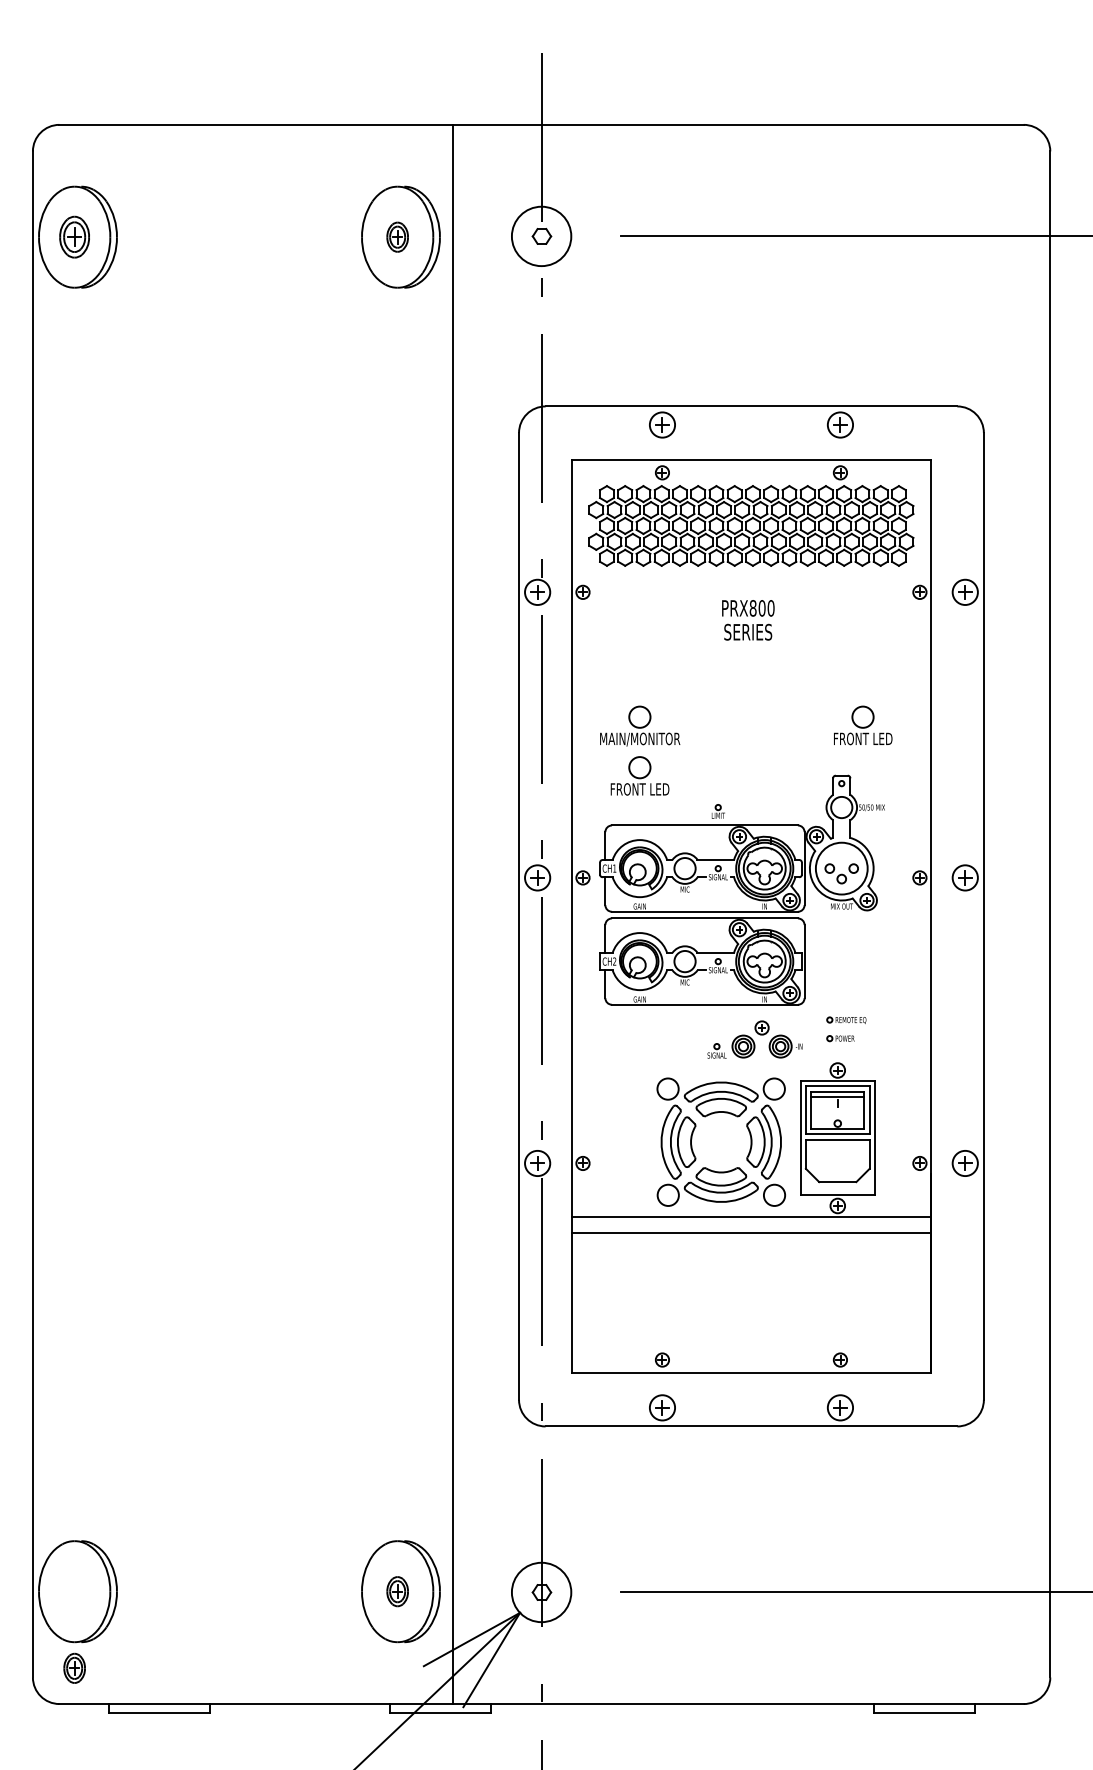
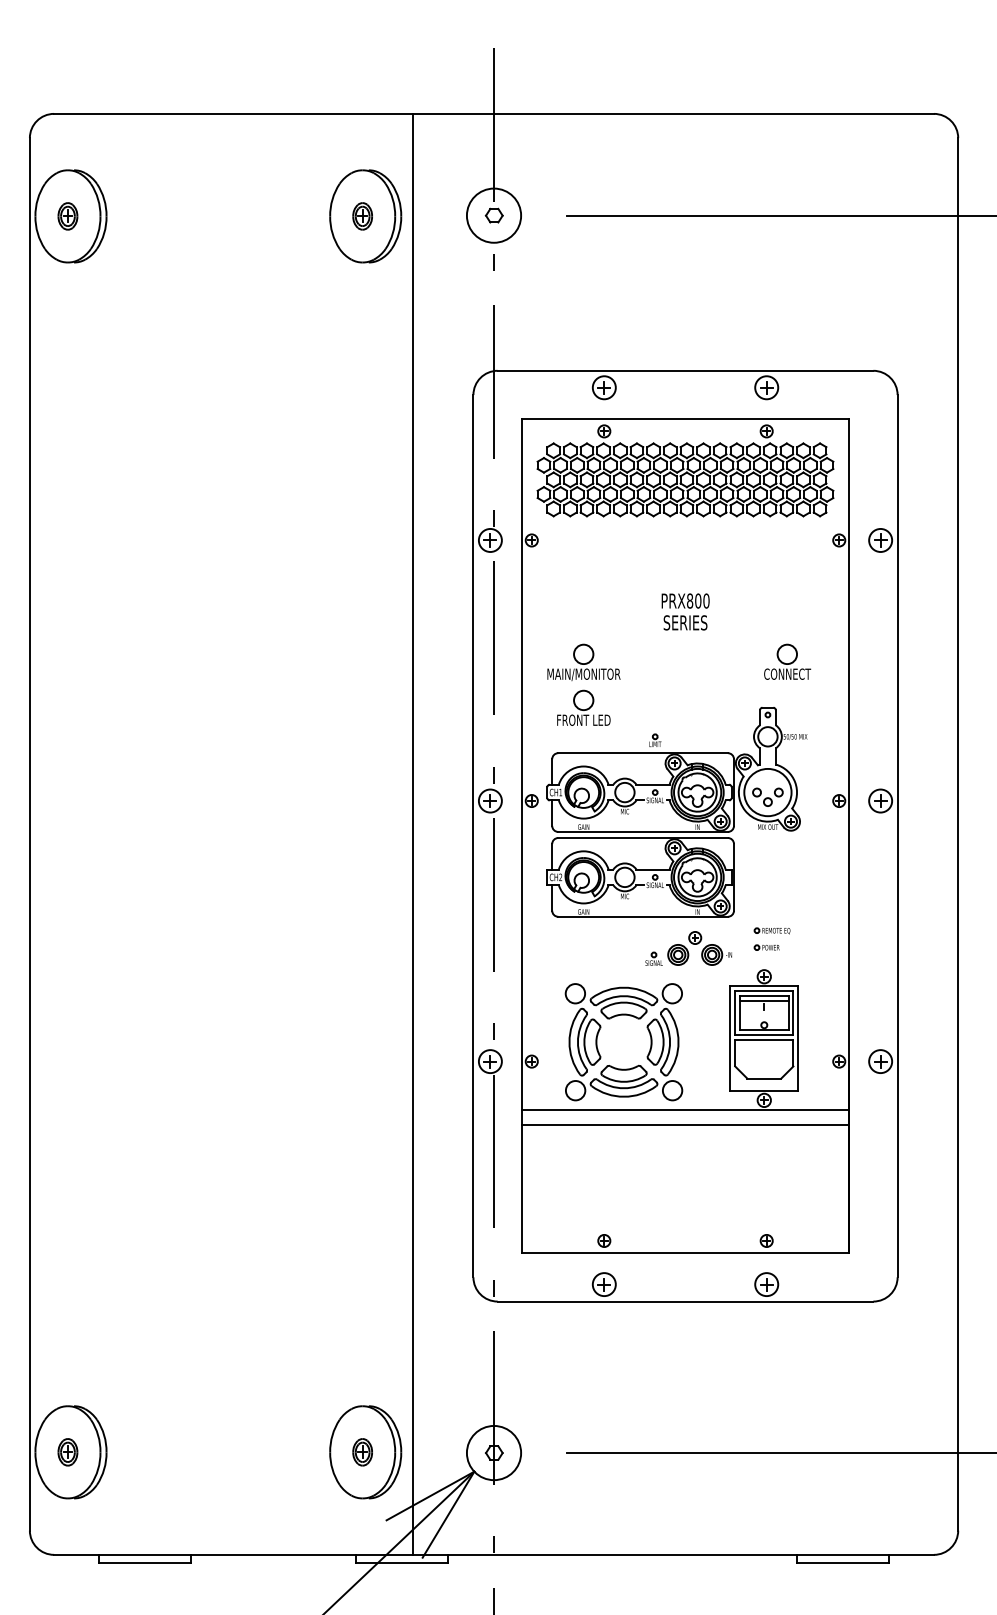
part: (74, 237) -> (67, 216), size x0.71
text: (748, 619) -> (685, 611), moved
text: (863, 738) -> (787, 673), FRONT LED -> CONNECT
part: (693, 1149) -> (598, 1048), moved
part: (74, 1668) -> (67, 1452), moved

